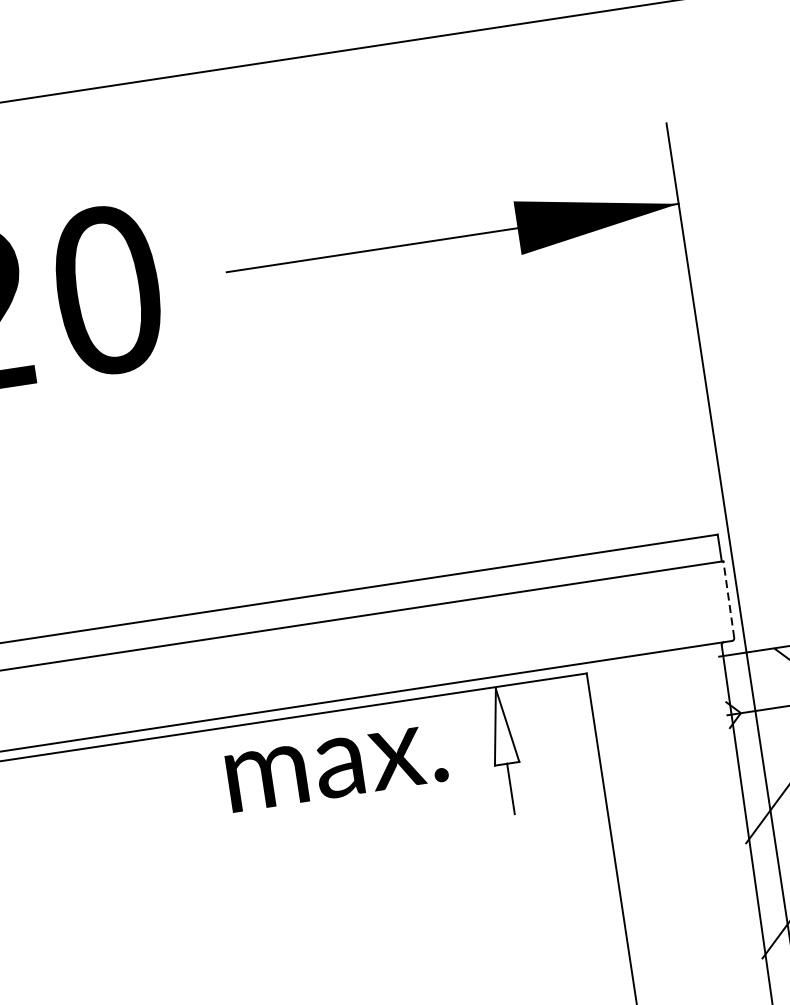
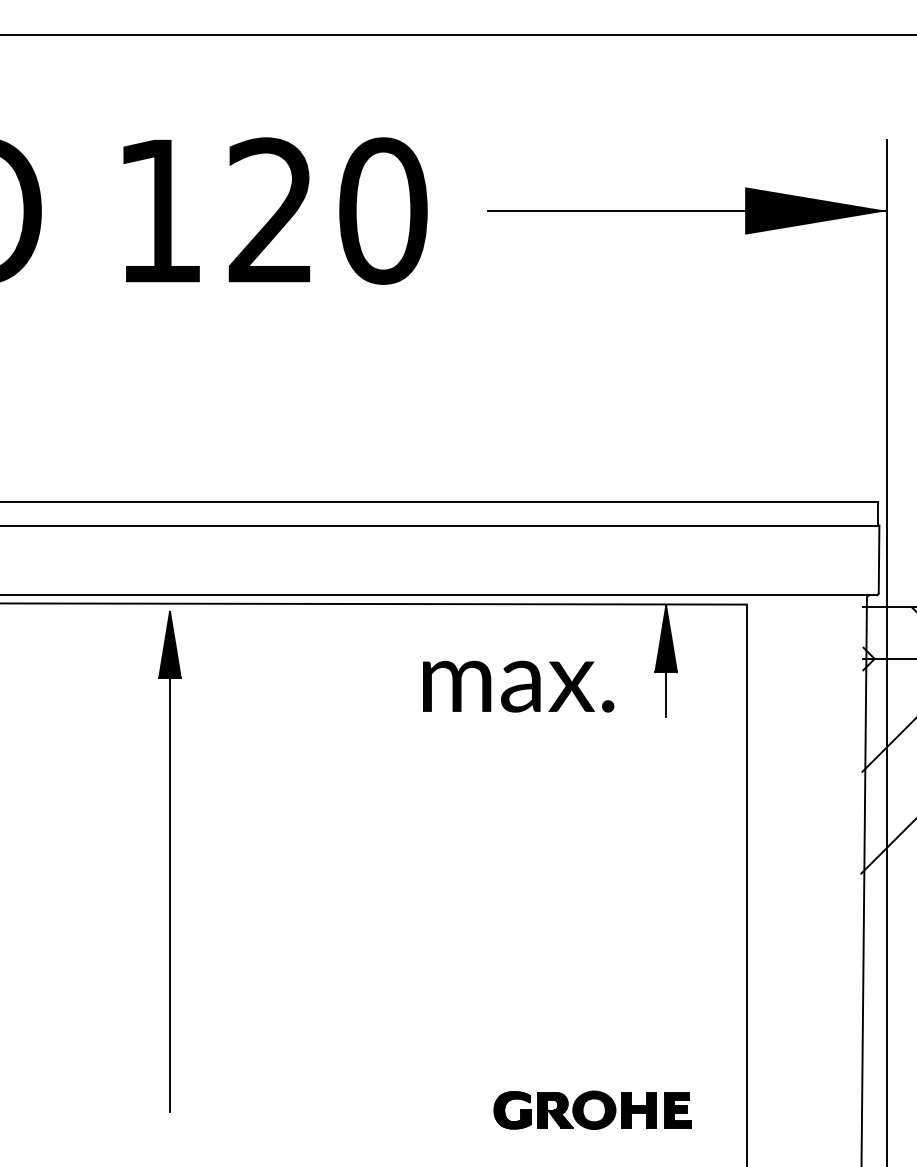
line: (729, 599) -> (879, 559), dashed -> solid
fill: (500, 726) -> (665, 639), added
text: (336, 767) -> (518, 686), moved

